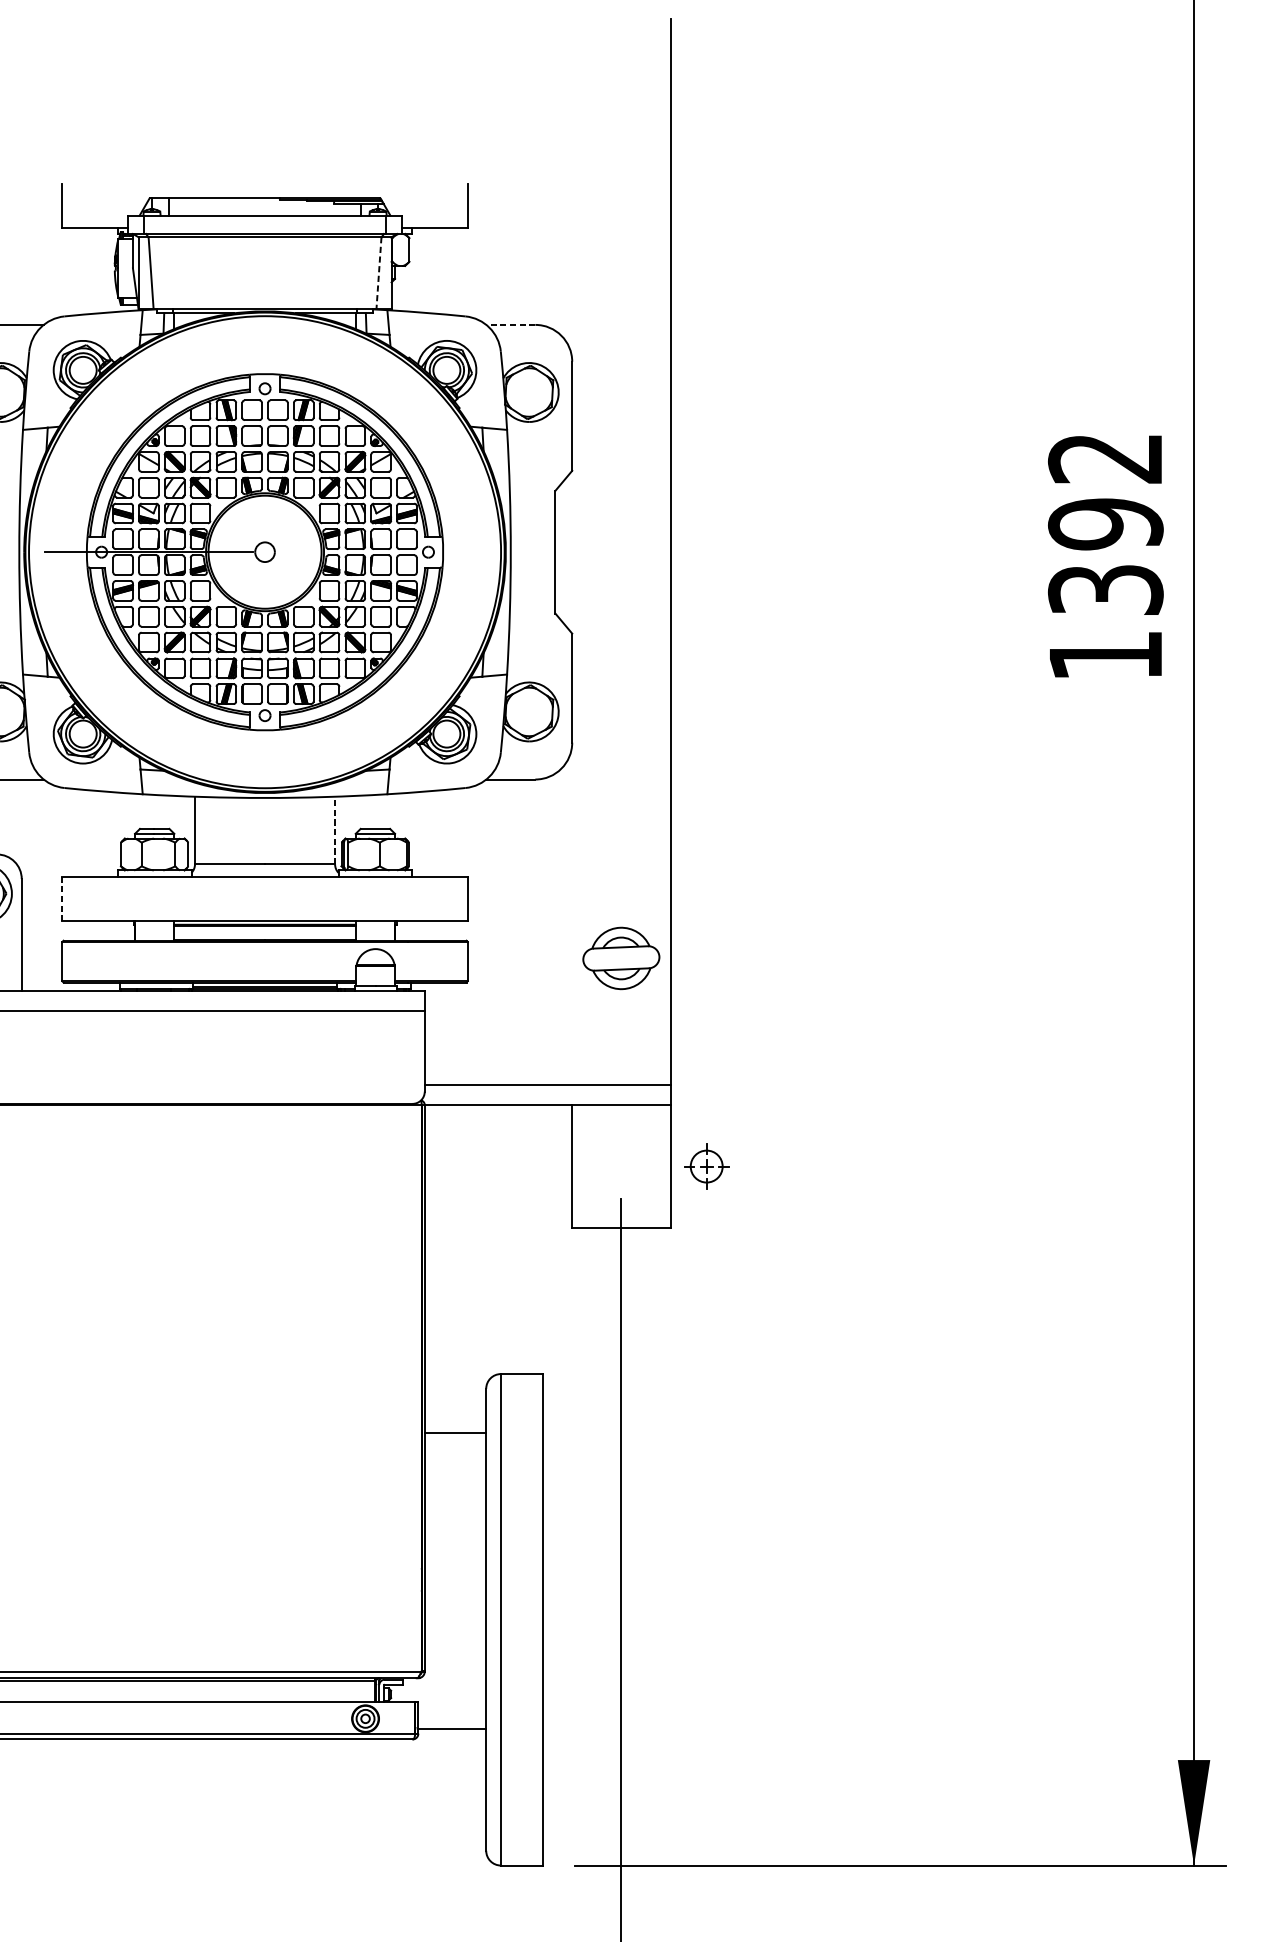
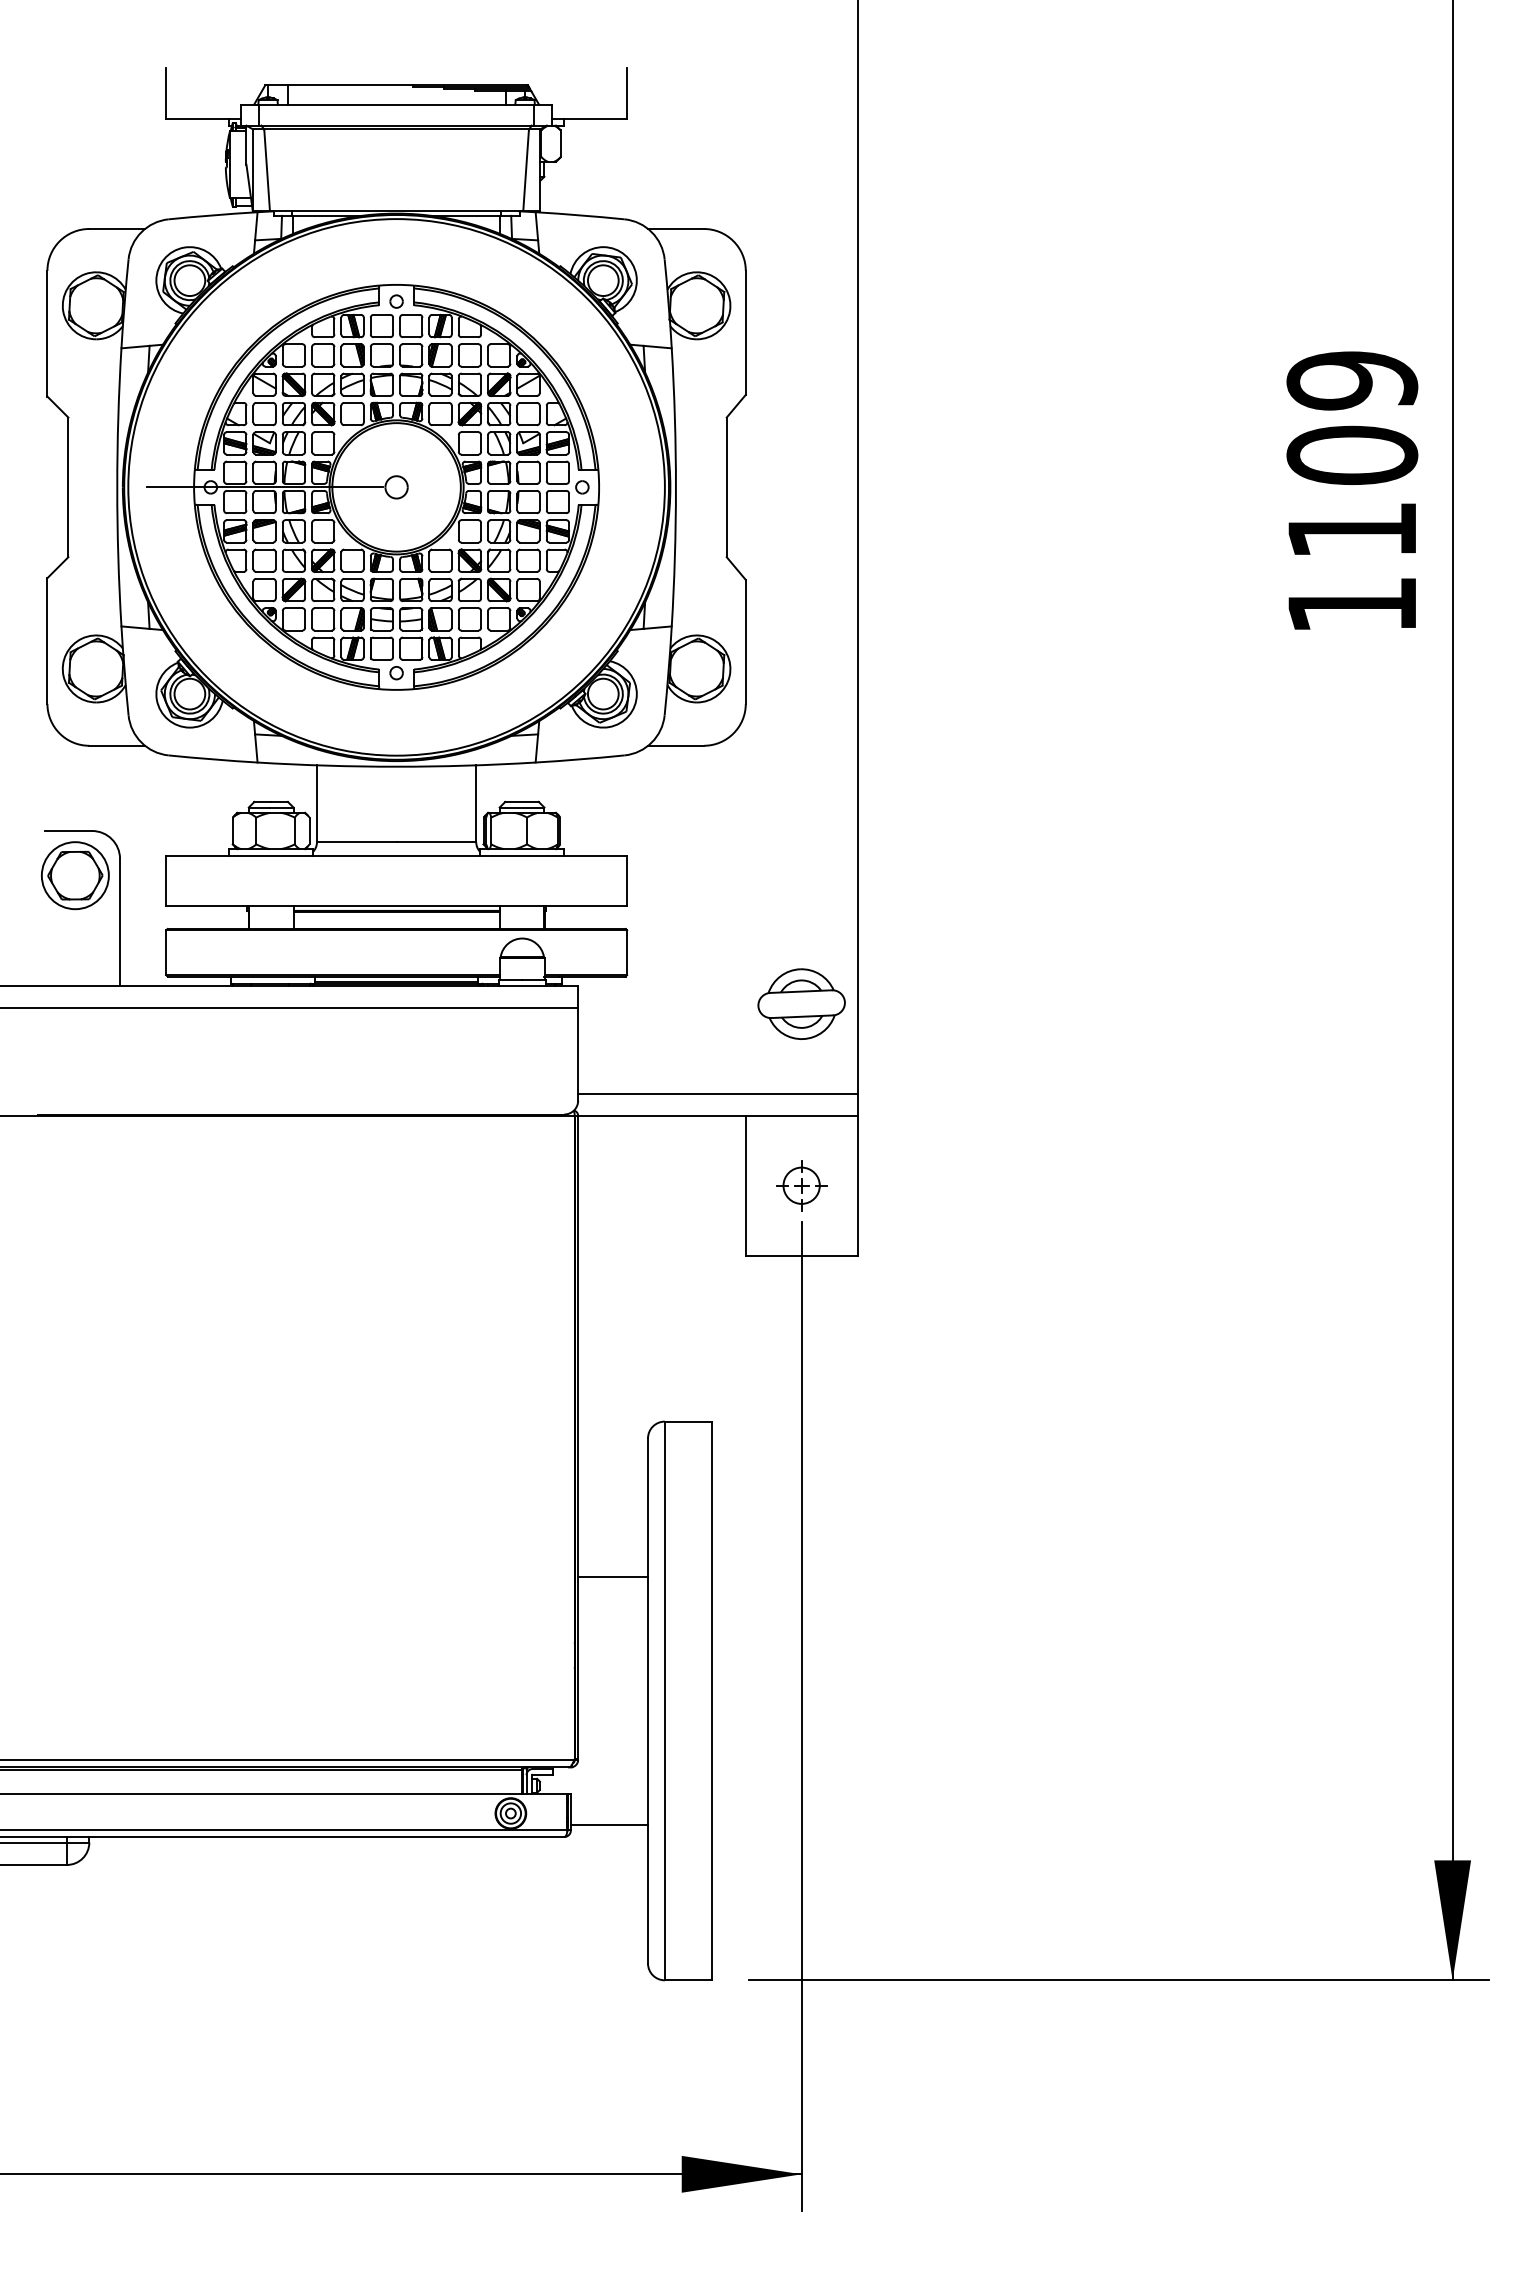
line: (379, 273) -> (526, 170), dashed -> solid
line: (511, 324) -> (676, 228), dashed -> solid
text: (1105, 523) -> (1352, 454), 1392 -> 1109
line: (335, 830) -> (476, 803), dashed -> solid
line: (62, 898) -> (166, 881), dashed -> solid
part: (621, 957) -> (801, 1003), moved
part: (706, 1166) -> (801, 1185), moved
line: (455, 1432) -> (613, 1576), moved

